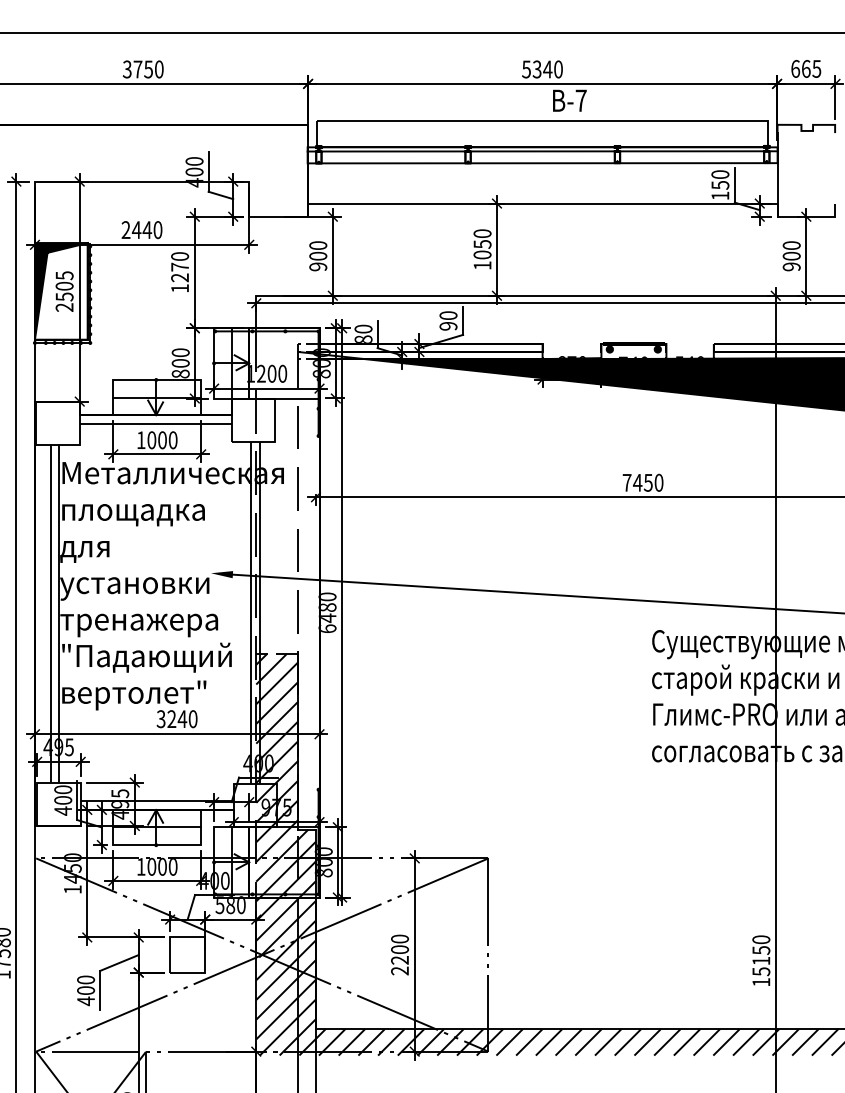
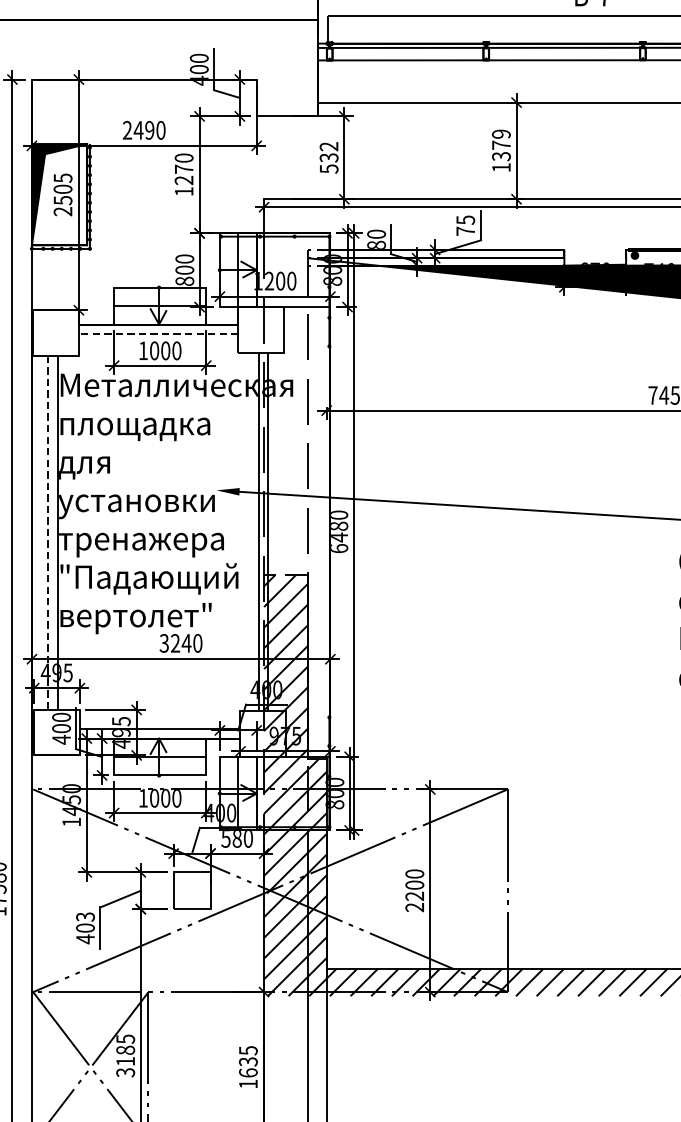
text: (147, 230) -> (149, 130), 2440 -> 2490
text: (482, 244) -> (501, 145), 1050 -> 1379
text: (318, 256) -> (329, 158), 900 -> 532
text: (448, 320) -> (465, 225), 90 -> 75
line: (155, 424) -> (158, 334), solid -> dashed
line: (50, 613) -> (48, 532), solid -> dashed
text: (85, 979) -> (84, 916), 400 -> 403

